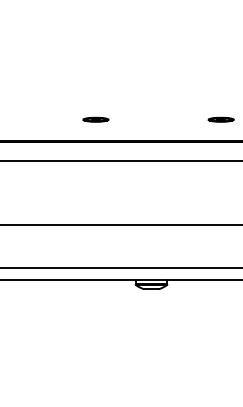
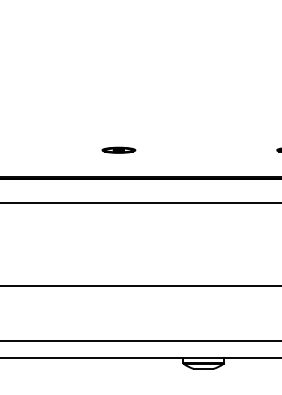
part: (95, 119) -> (118, 149), moved

